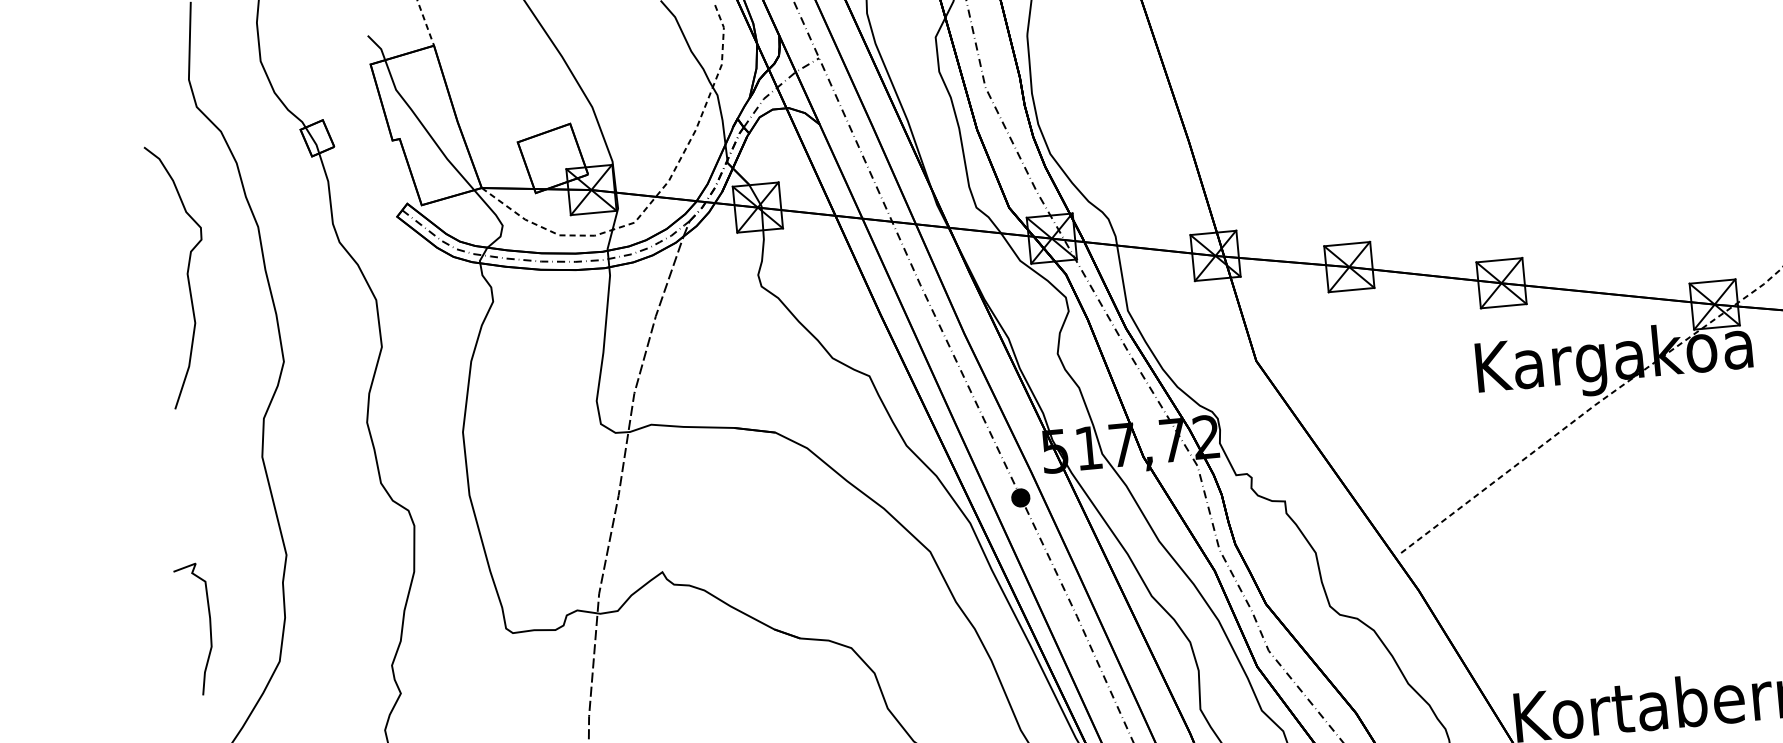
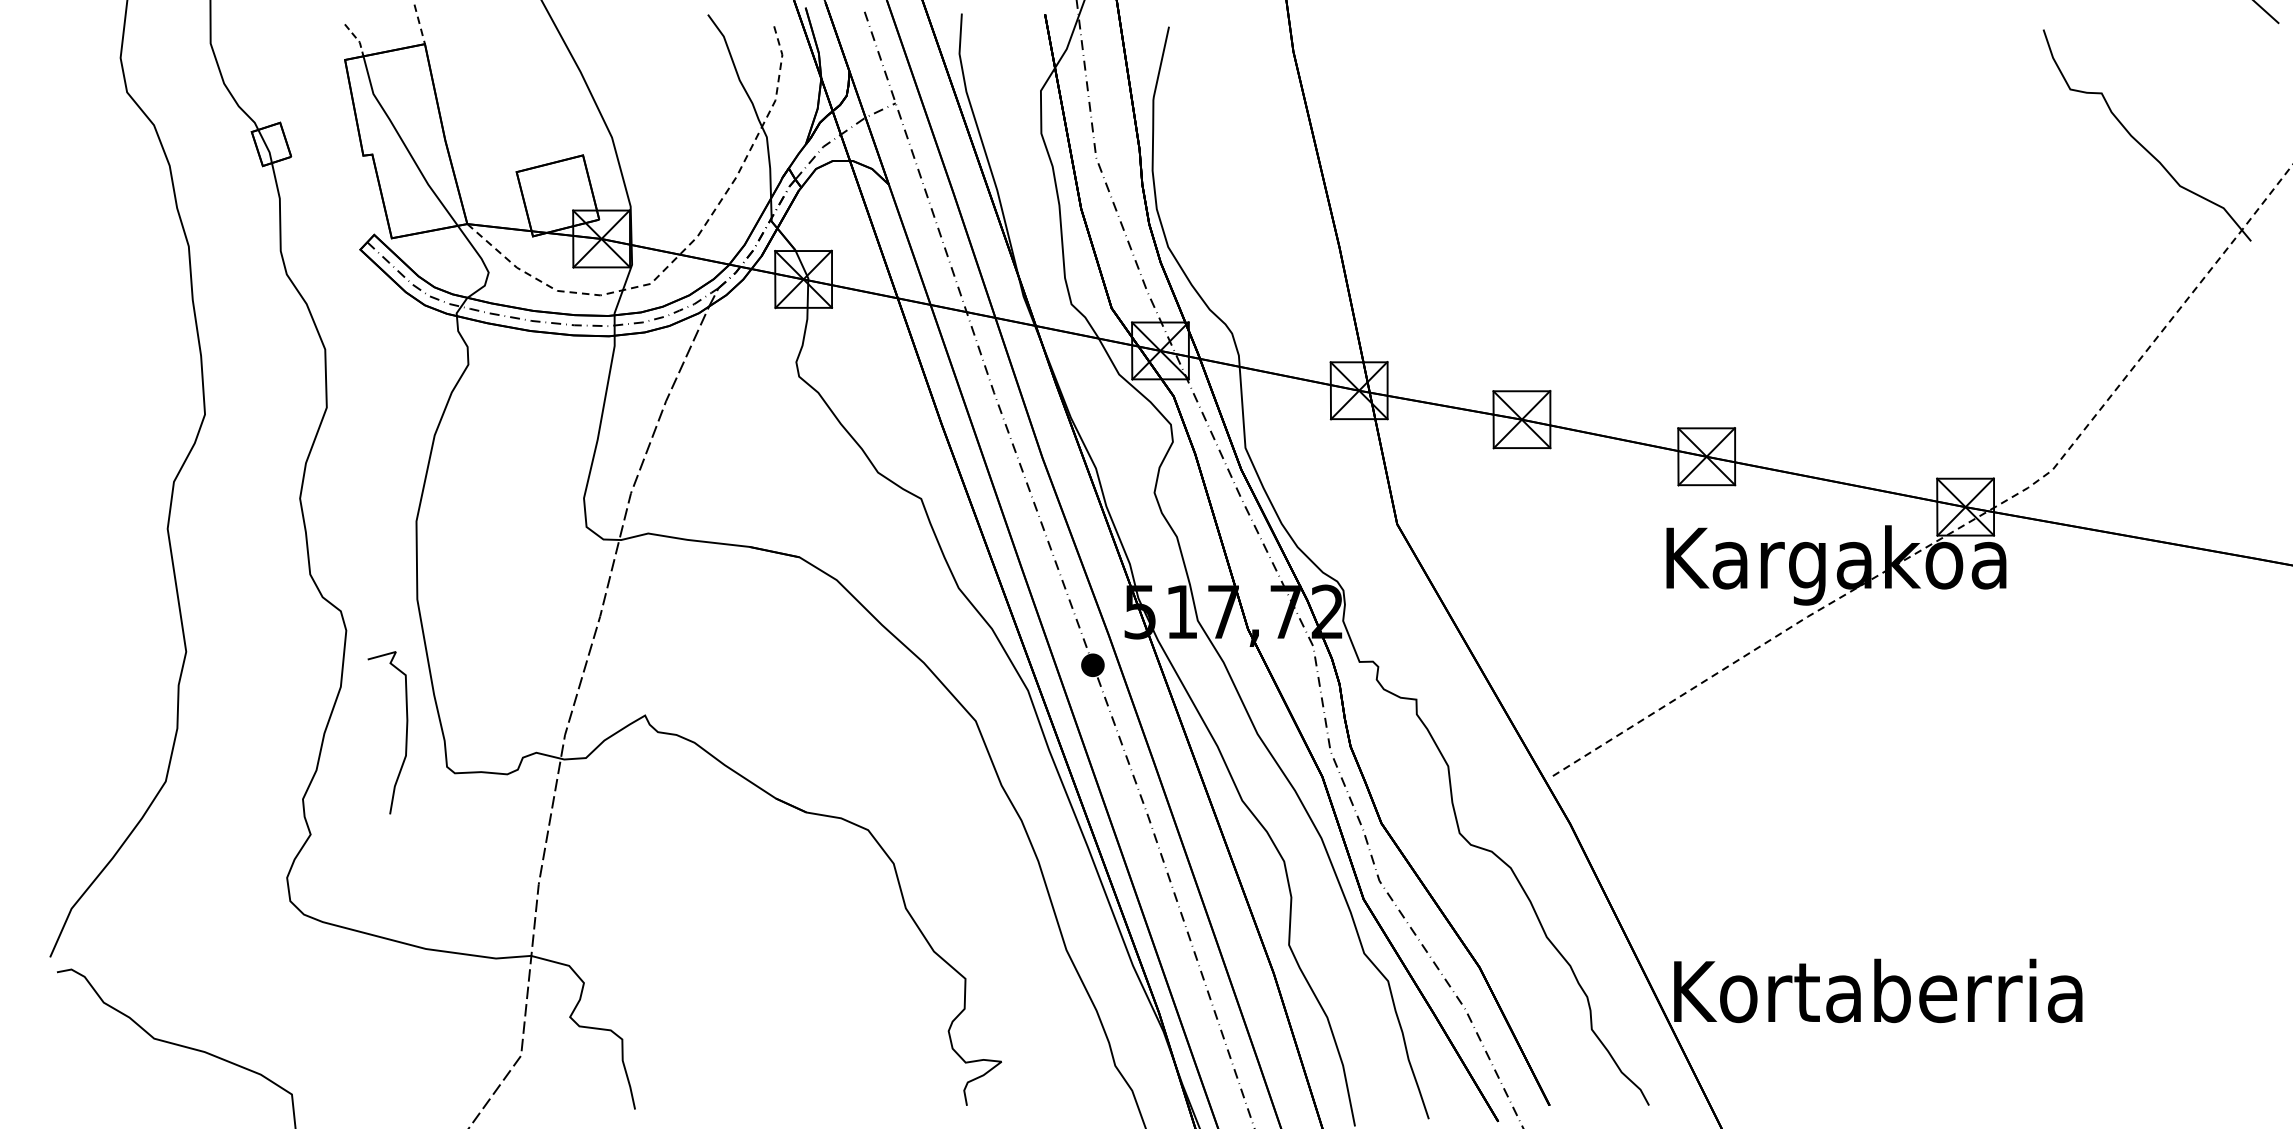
line: (379, 47) -> (357, 39), solid -> dashed
curve: (187, 275) -> (96, 297), removed
curve: (209, 630) -> (405, 735), moved

